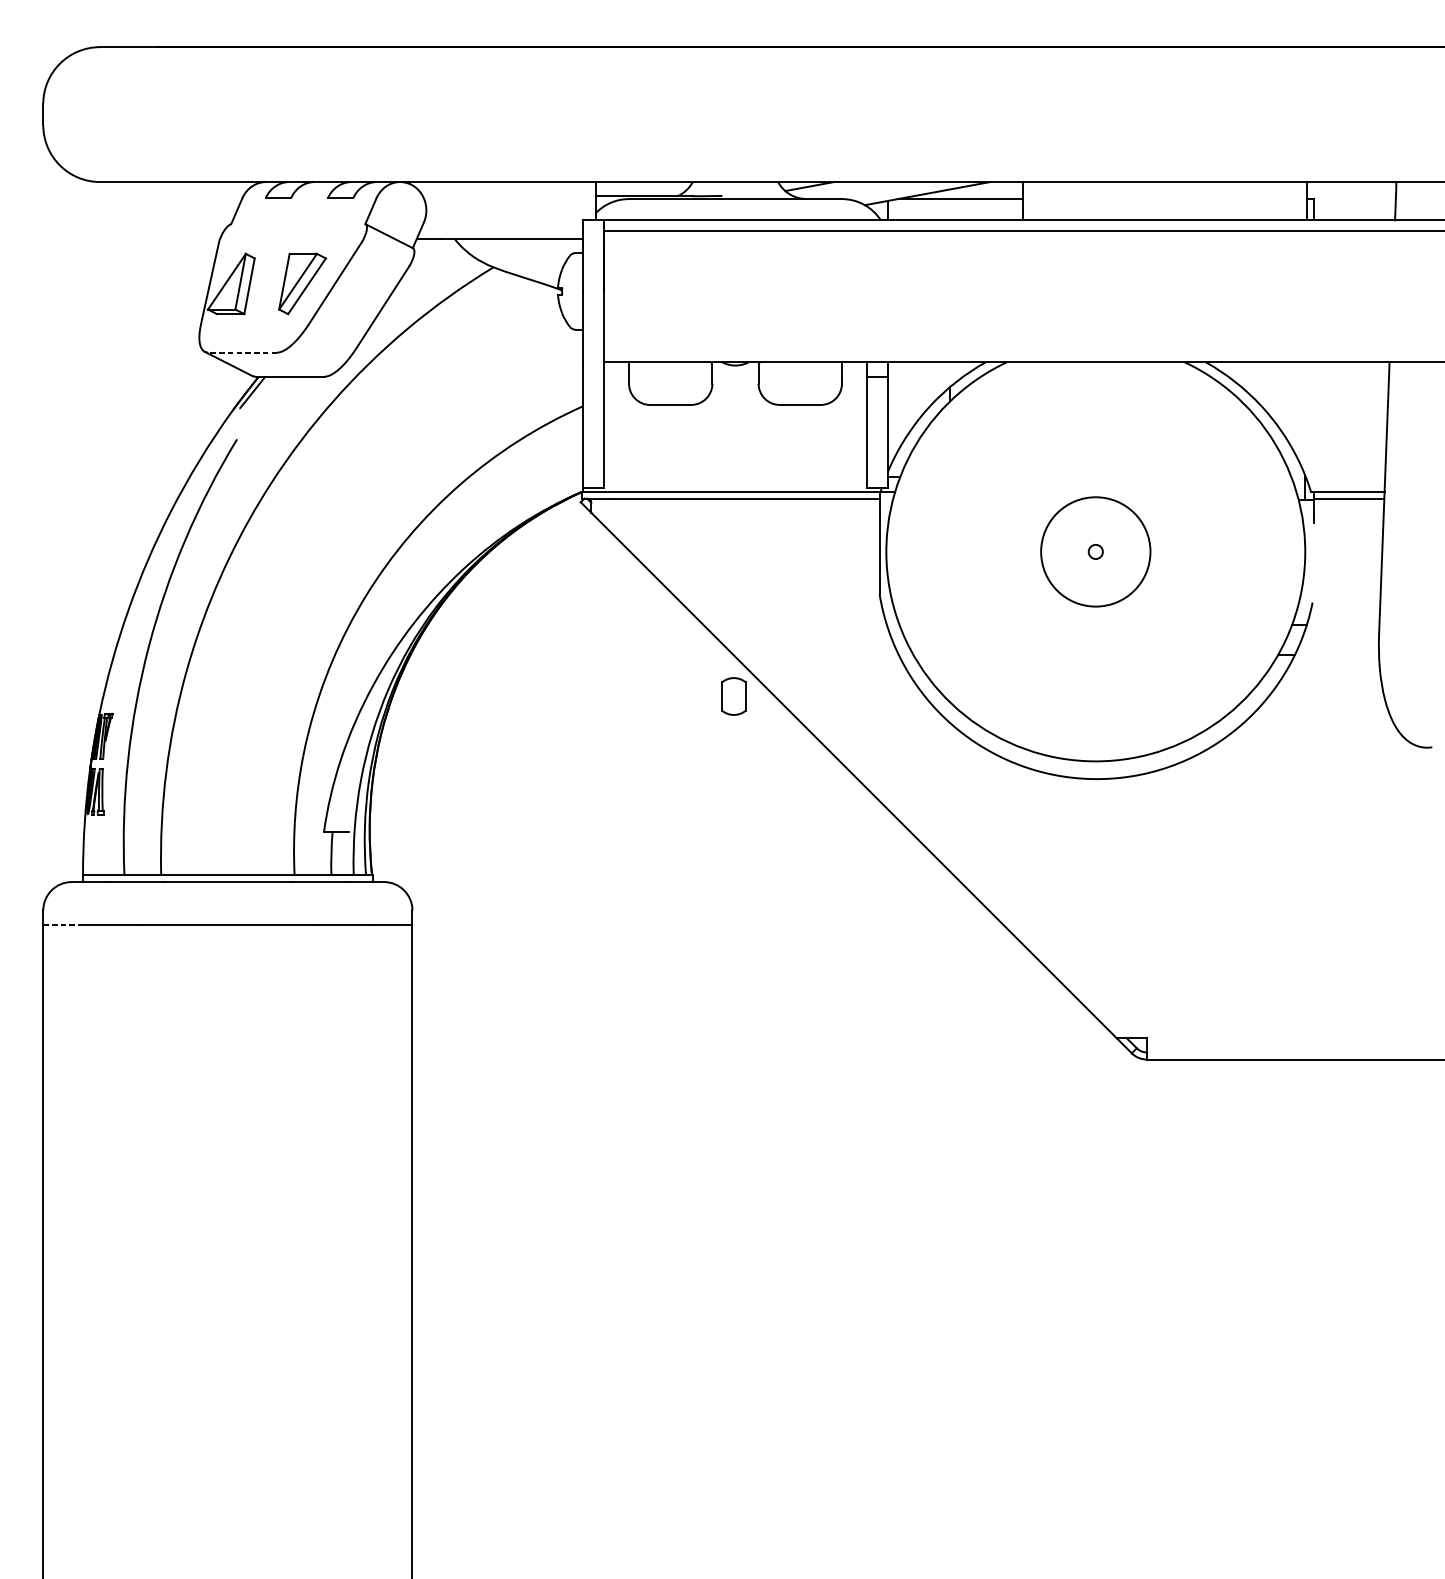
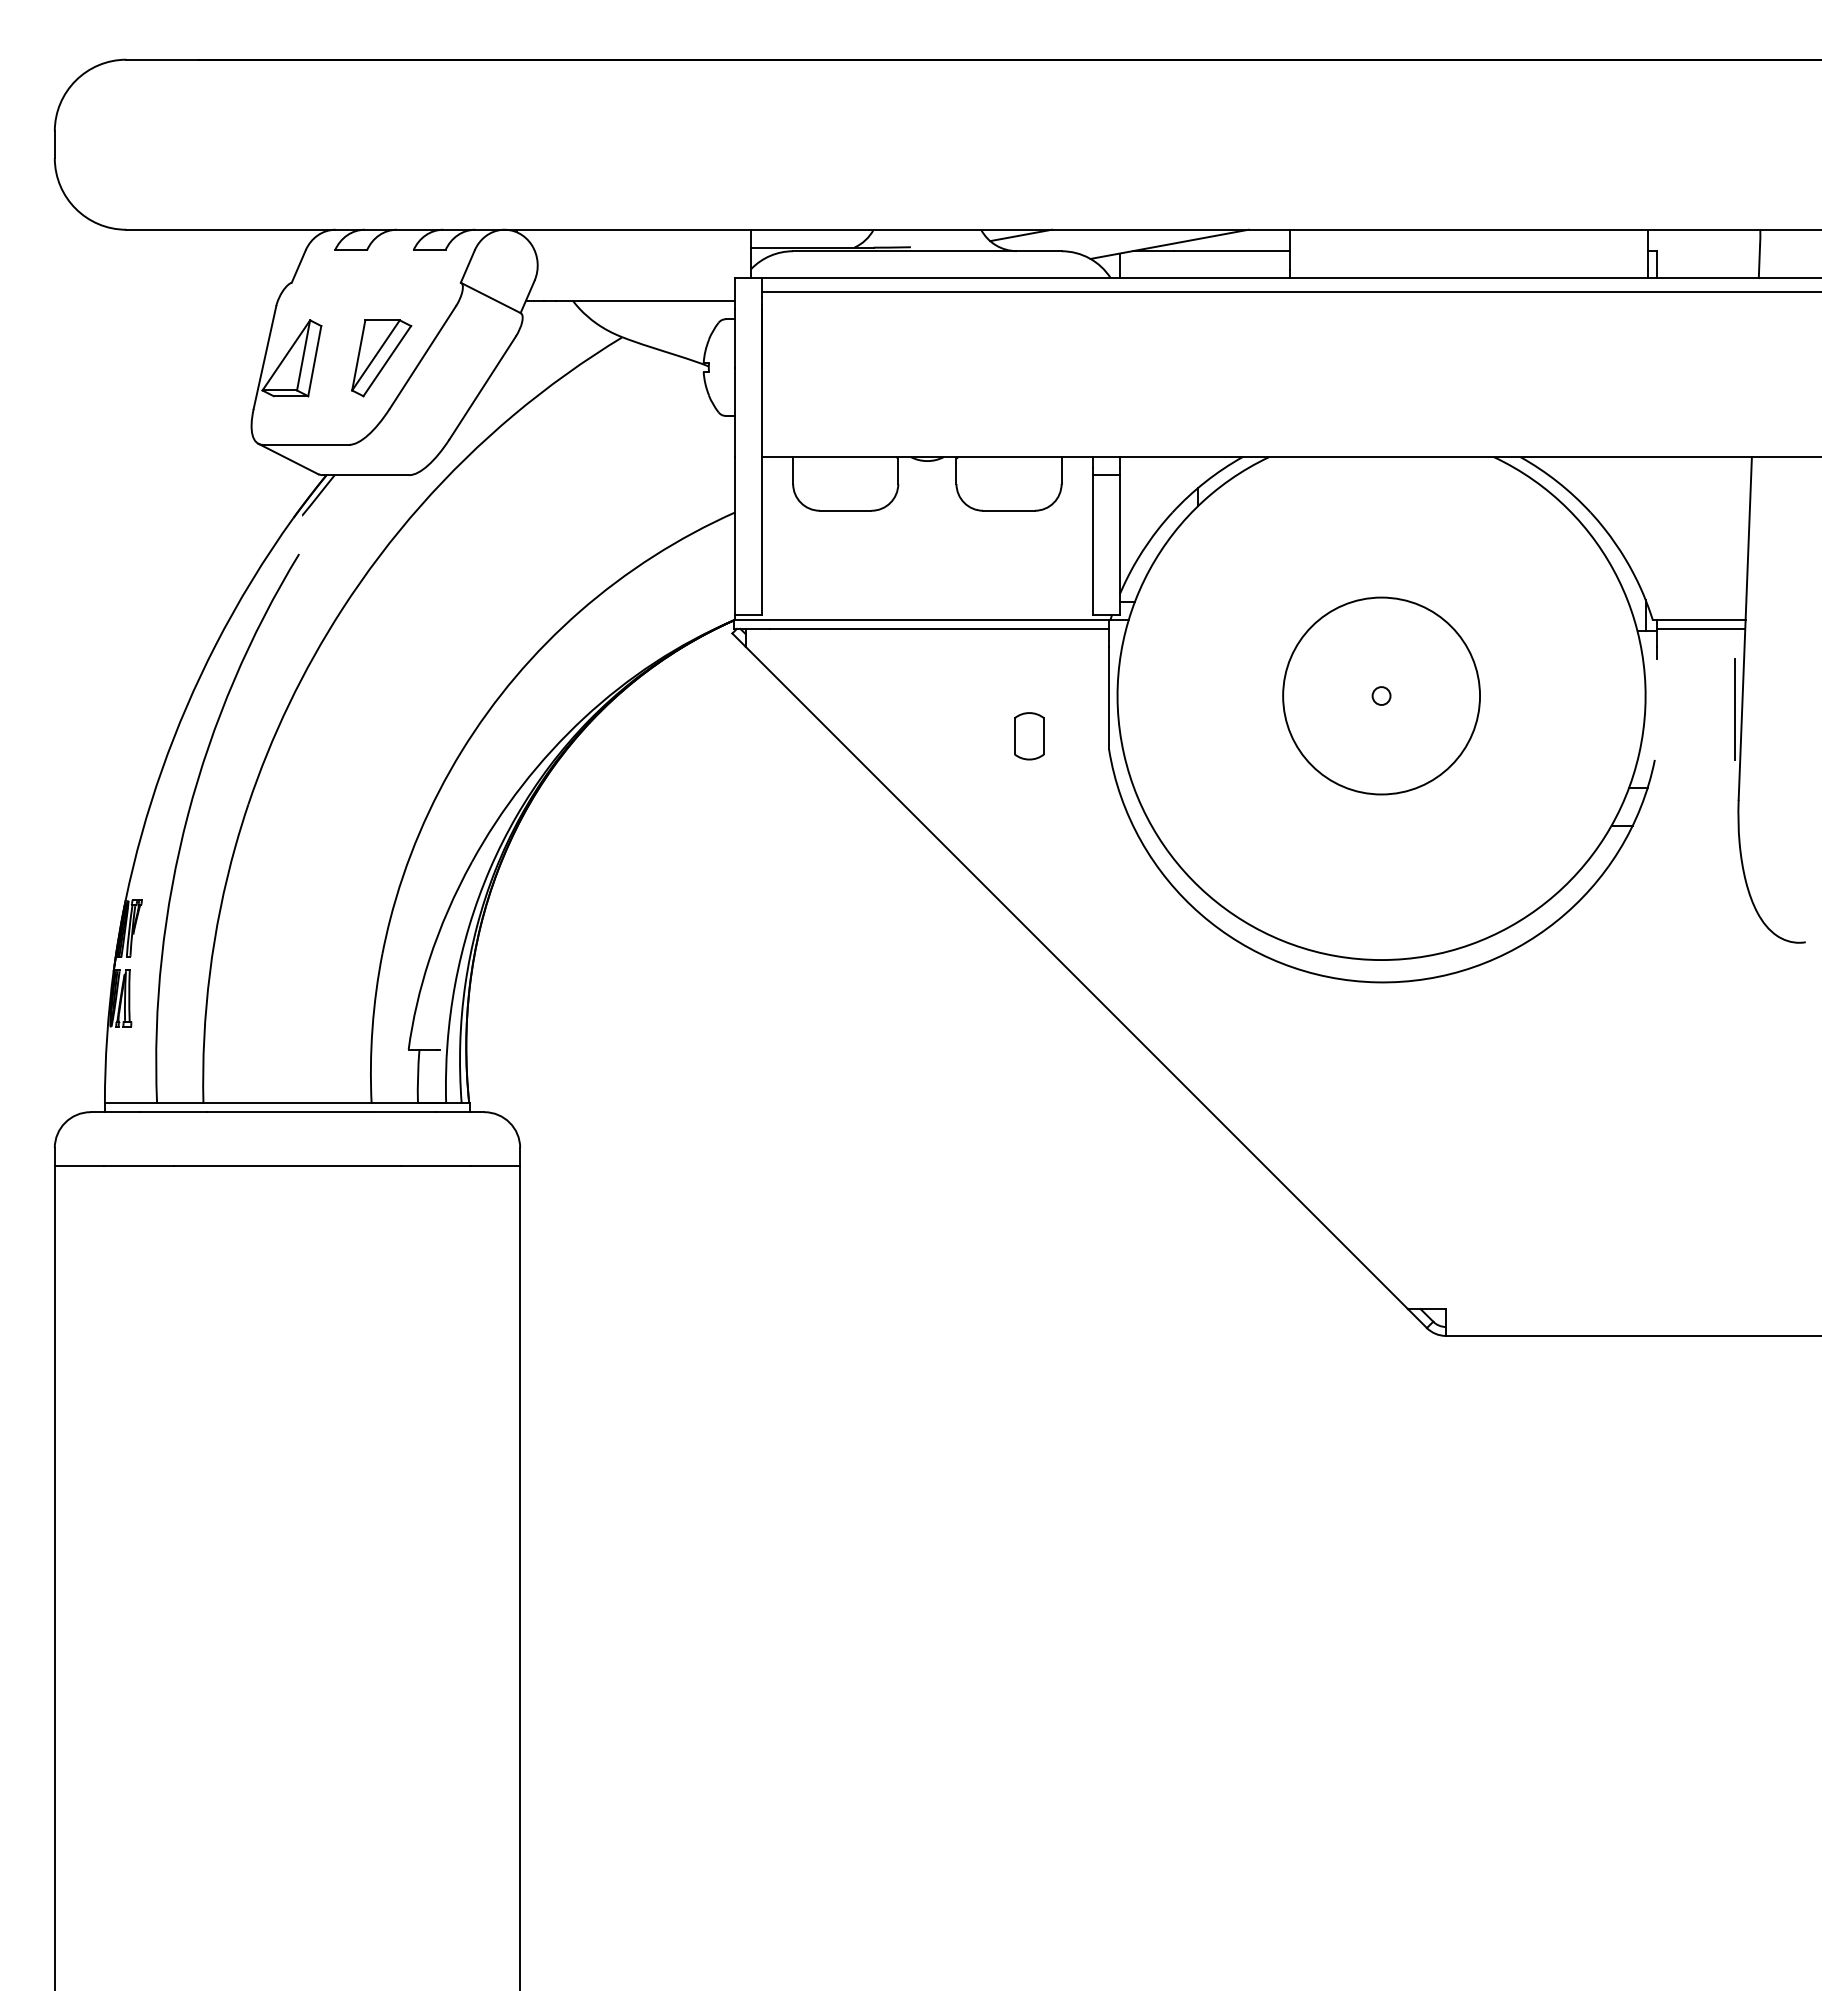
line: (242, 352) -> (305, 444), dashed -> solid
circle: (1095, 551) -> (1381, 695), size x1.43
line: (1376, 561) -> (1735, 708), added
part: (734, 696) -> (1029, 736), moved
line: (62, 924) -> (79, 1165), dashed -> solid

